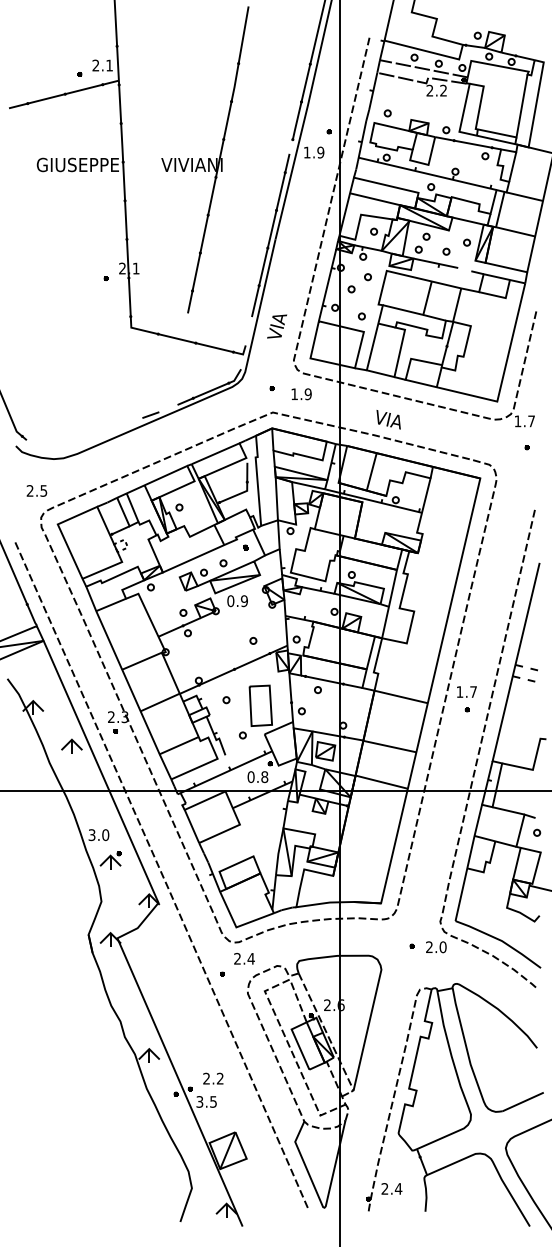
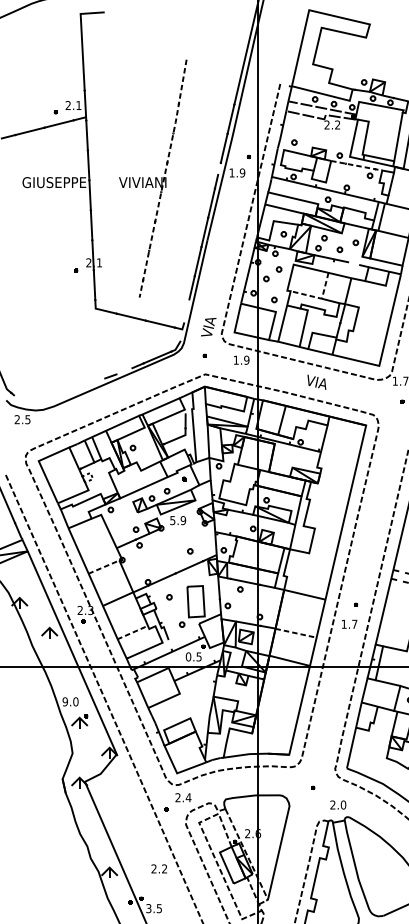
line: (468, 143) -> (357, 165), solid -> dashed
line: (219, 159) -> (164, 178), solid -> dashed
line: (420, 314) -> (319, 298), solid -> dashed
text: (277, 326) -> (209, 327), moved
text: (301, 394) -> (241, 360), moved
text: (388, 419) -> (316, 382), moved
text: (36, 490) -> (22, 419), moved
text: (230, 601) -> (172, 520), 0.9 -> 5.9
line: (143, 660) -> (105, 566), solid -> dashed
text: (466, 691) -> (349, 623), moved
line: (178, 745) -> (132, 632), solid -> dashed
line: (390, 746) -> (296, 633), solid -> dashed
text: (264, 777) -> (198, 657), 0.8 -> 0.5
text: (91, 834) -> (64, 701), 3.0 -> 9.0
text: (436, 947) -> (338, 805), moved
text: (213, 1078) -> (159, 868), moved

